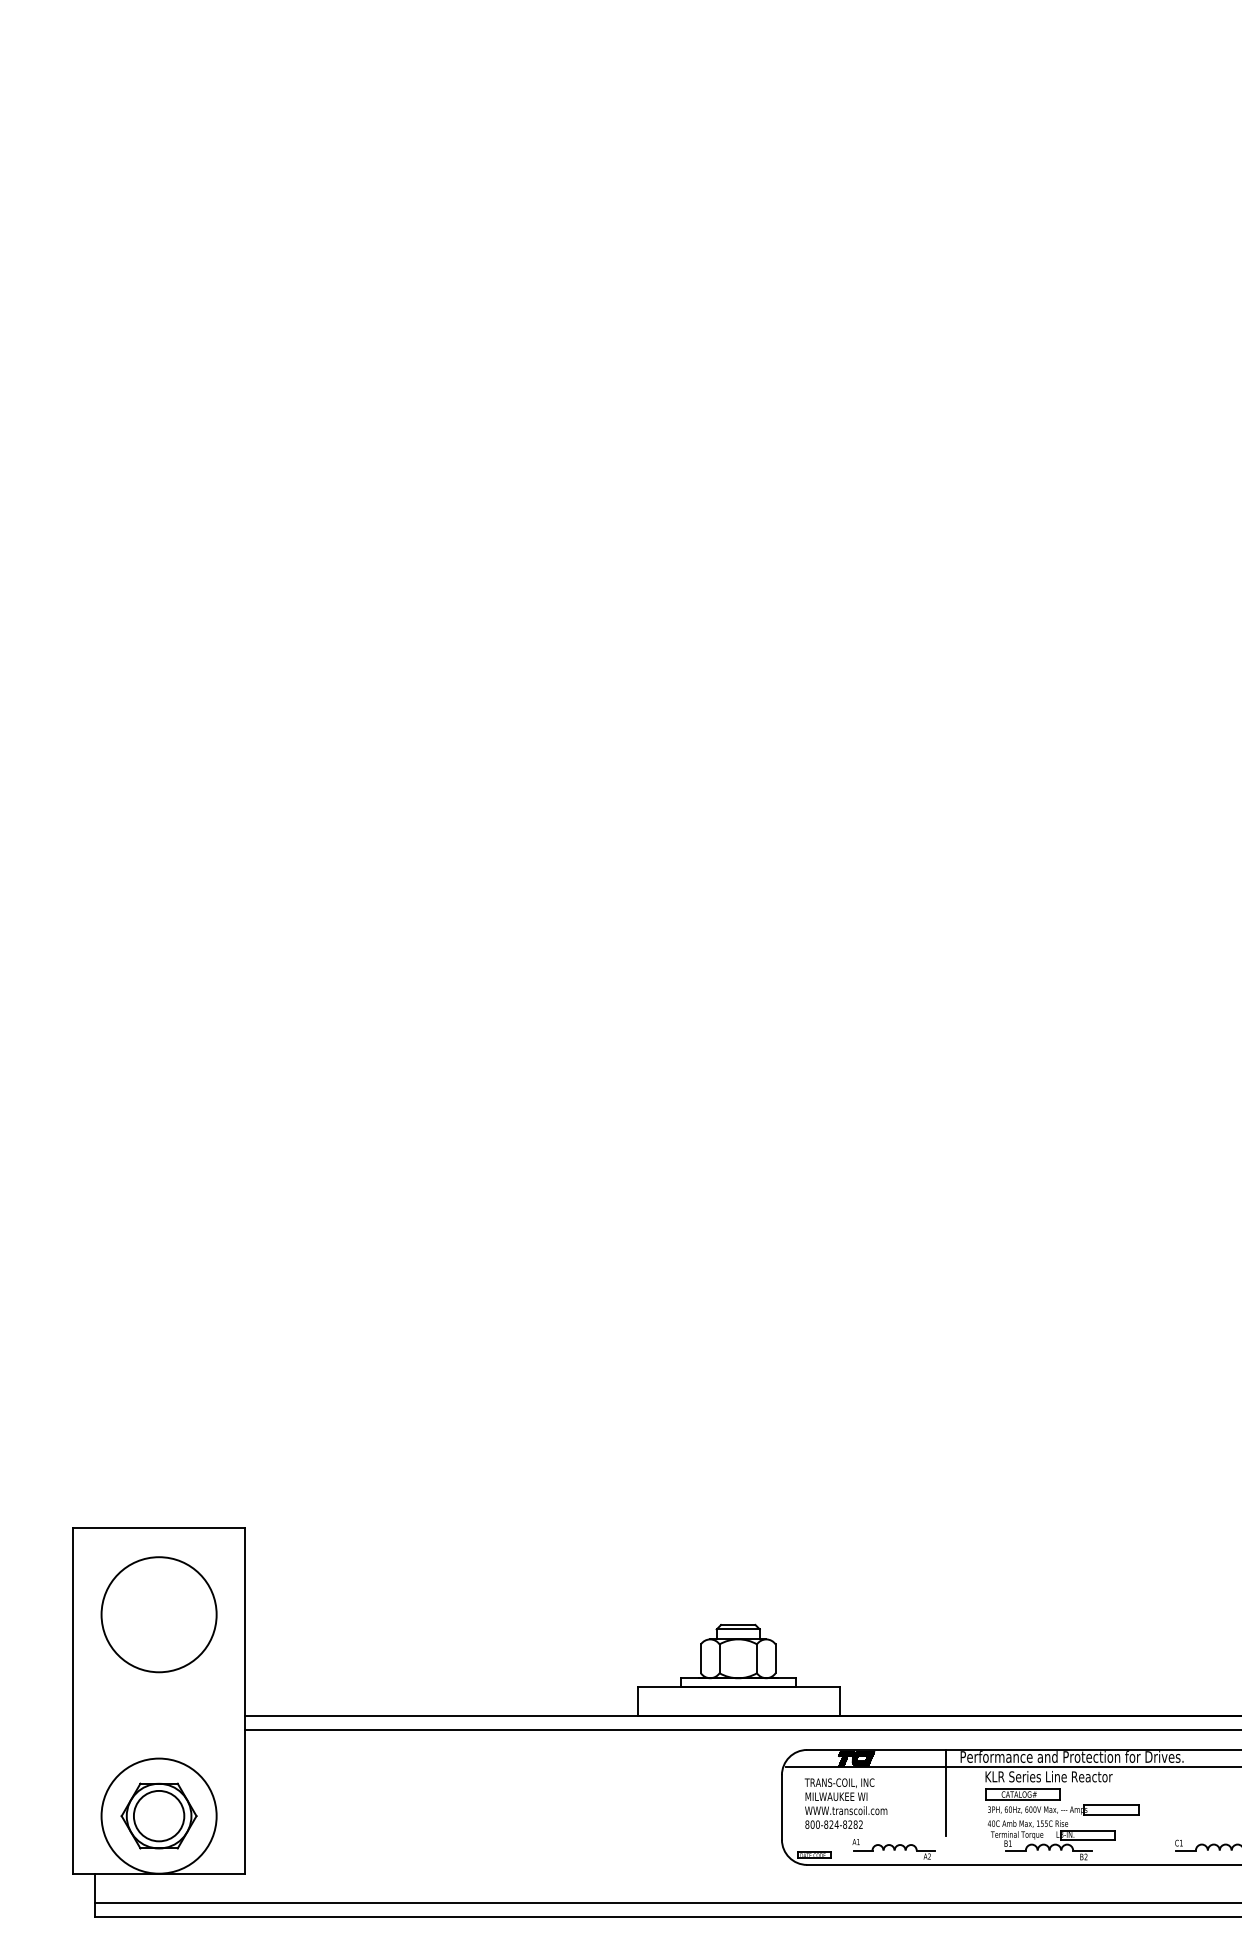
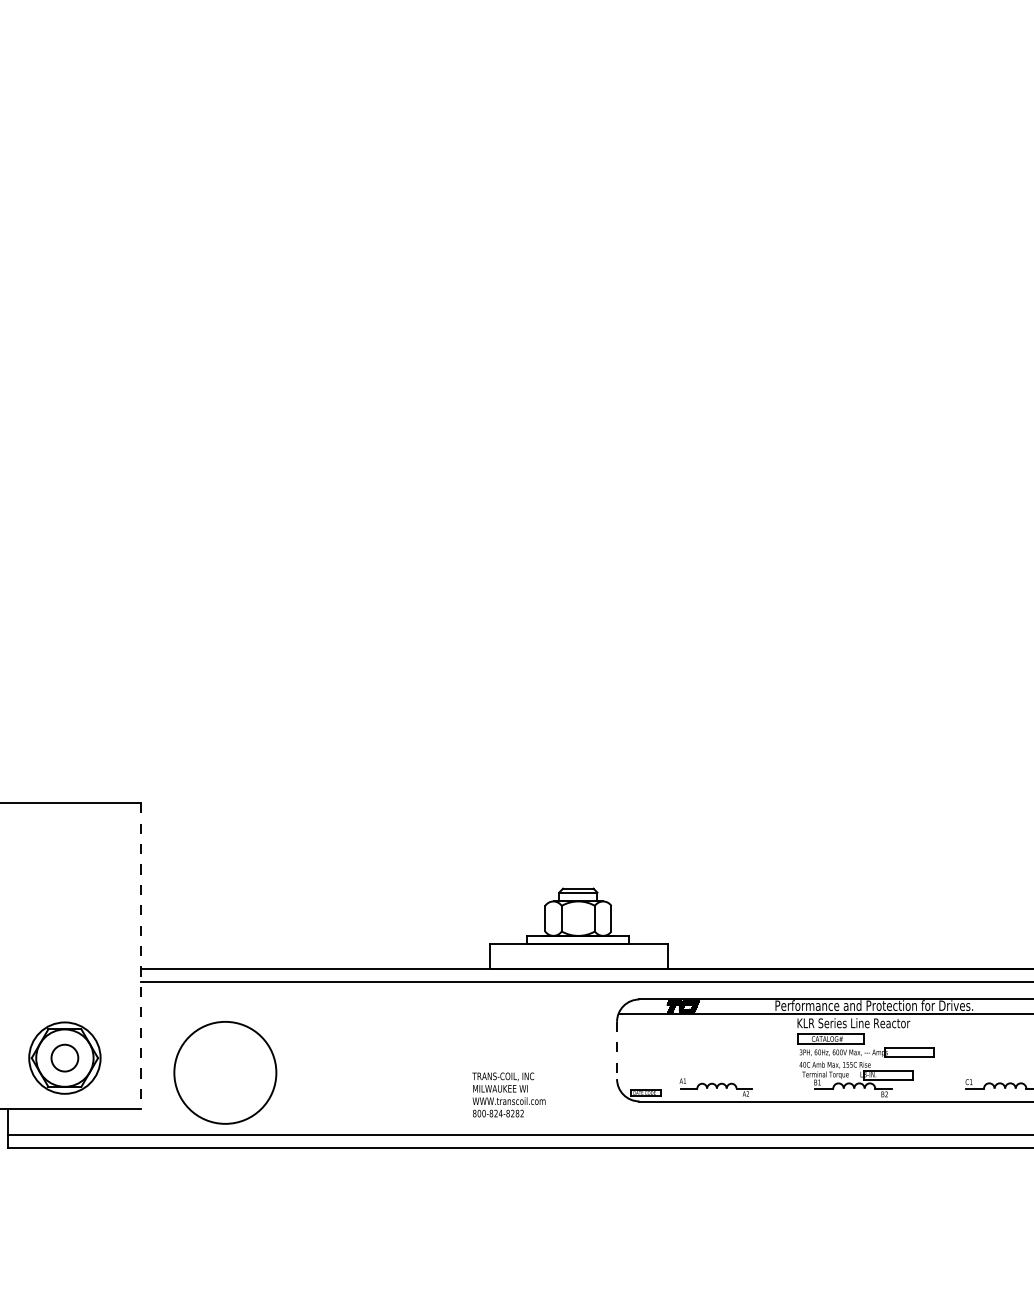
circle: (158, 1614) -> (224, 1072), moved
line: (245, 1701) -> (141, 956), solid -> dashed
line: (946, 1793) -> (762, 1038), removed
text: (845, 1803) -> (508, 1094), moved
line: (781, 1807) -> (616, 1050), solid -> dashed
circle: (158, 1815) -> (64, 1057), size x0.6
circle: (158, 1815) -> (64, 1057), size x0.7

